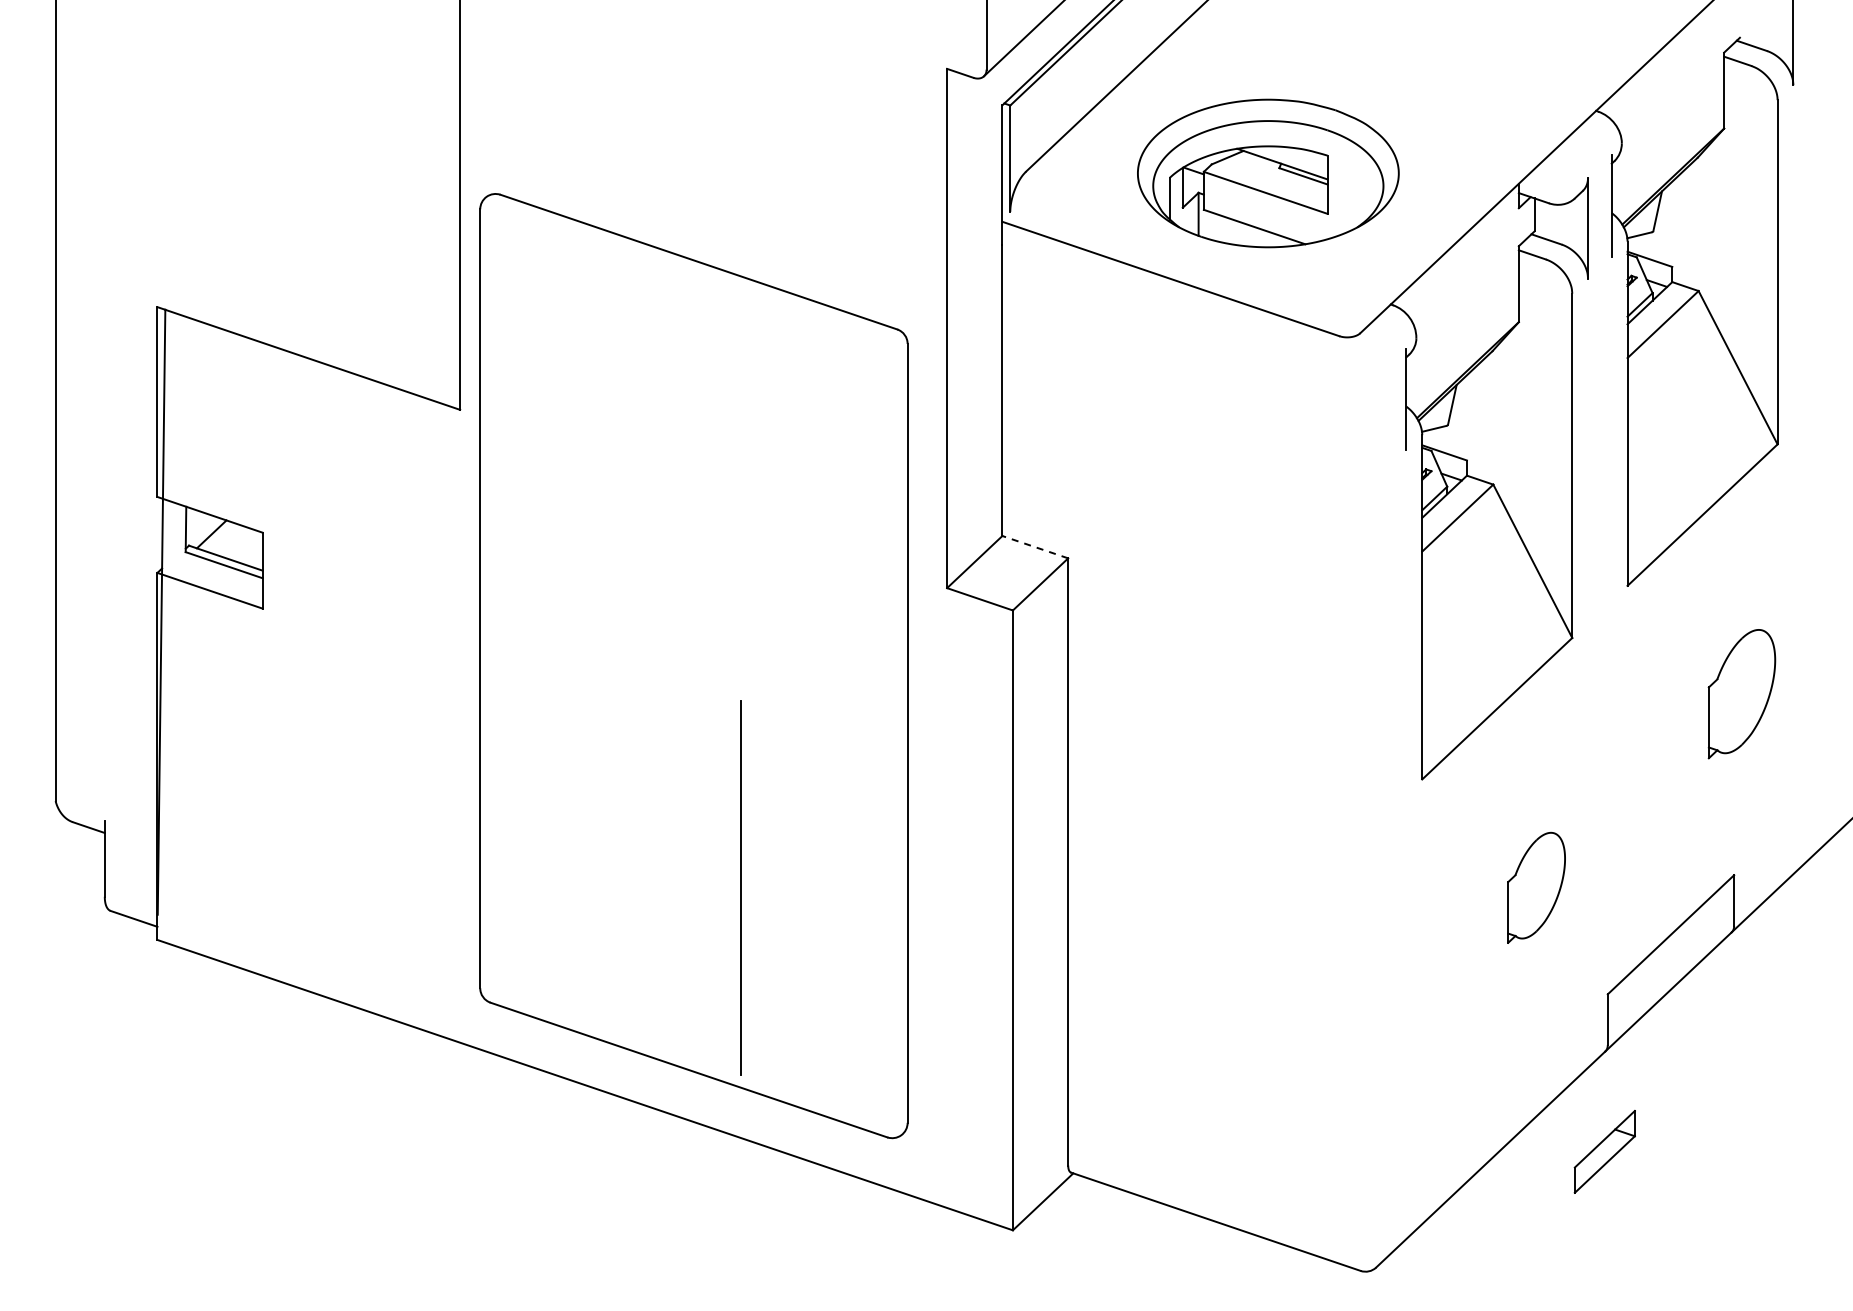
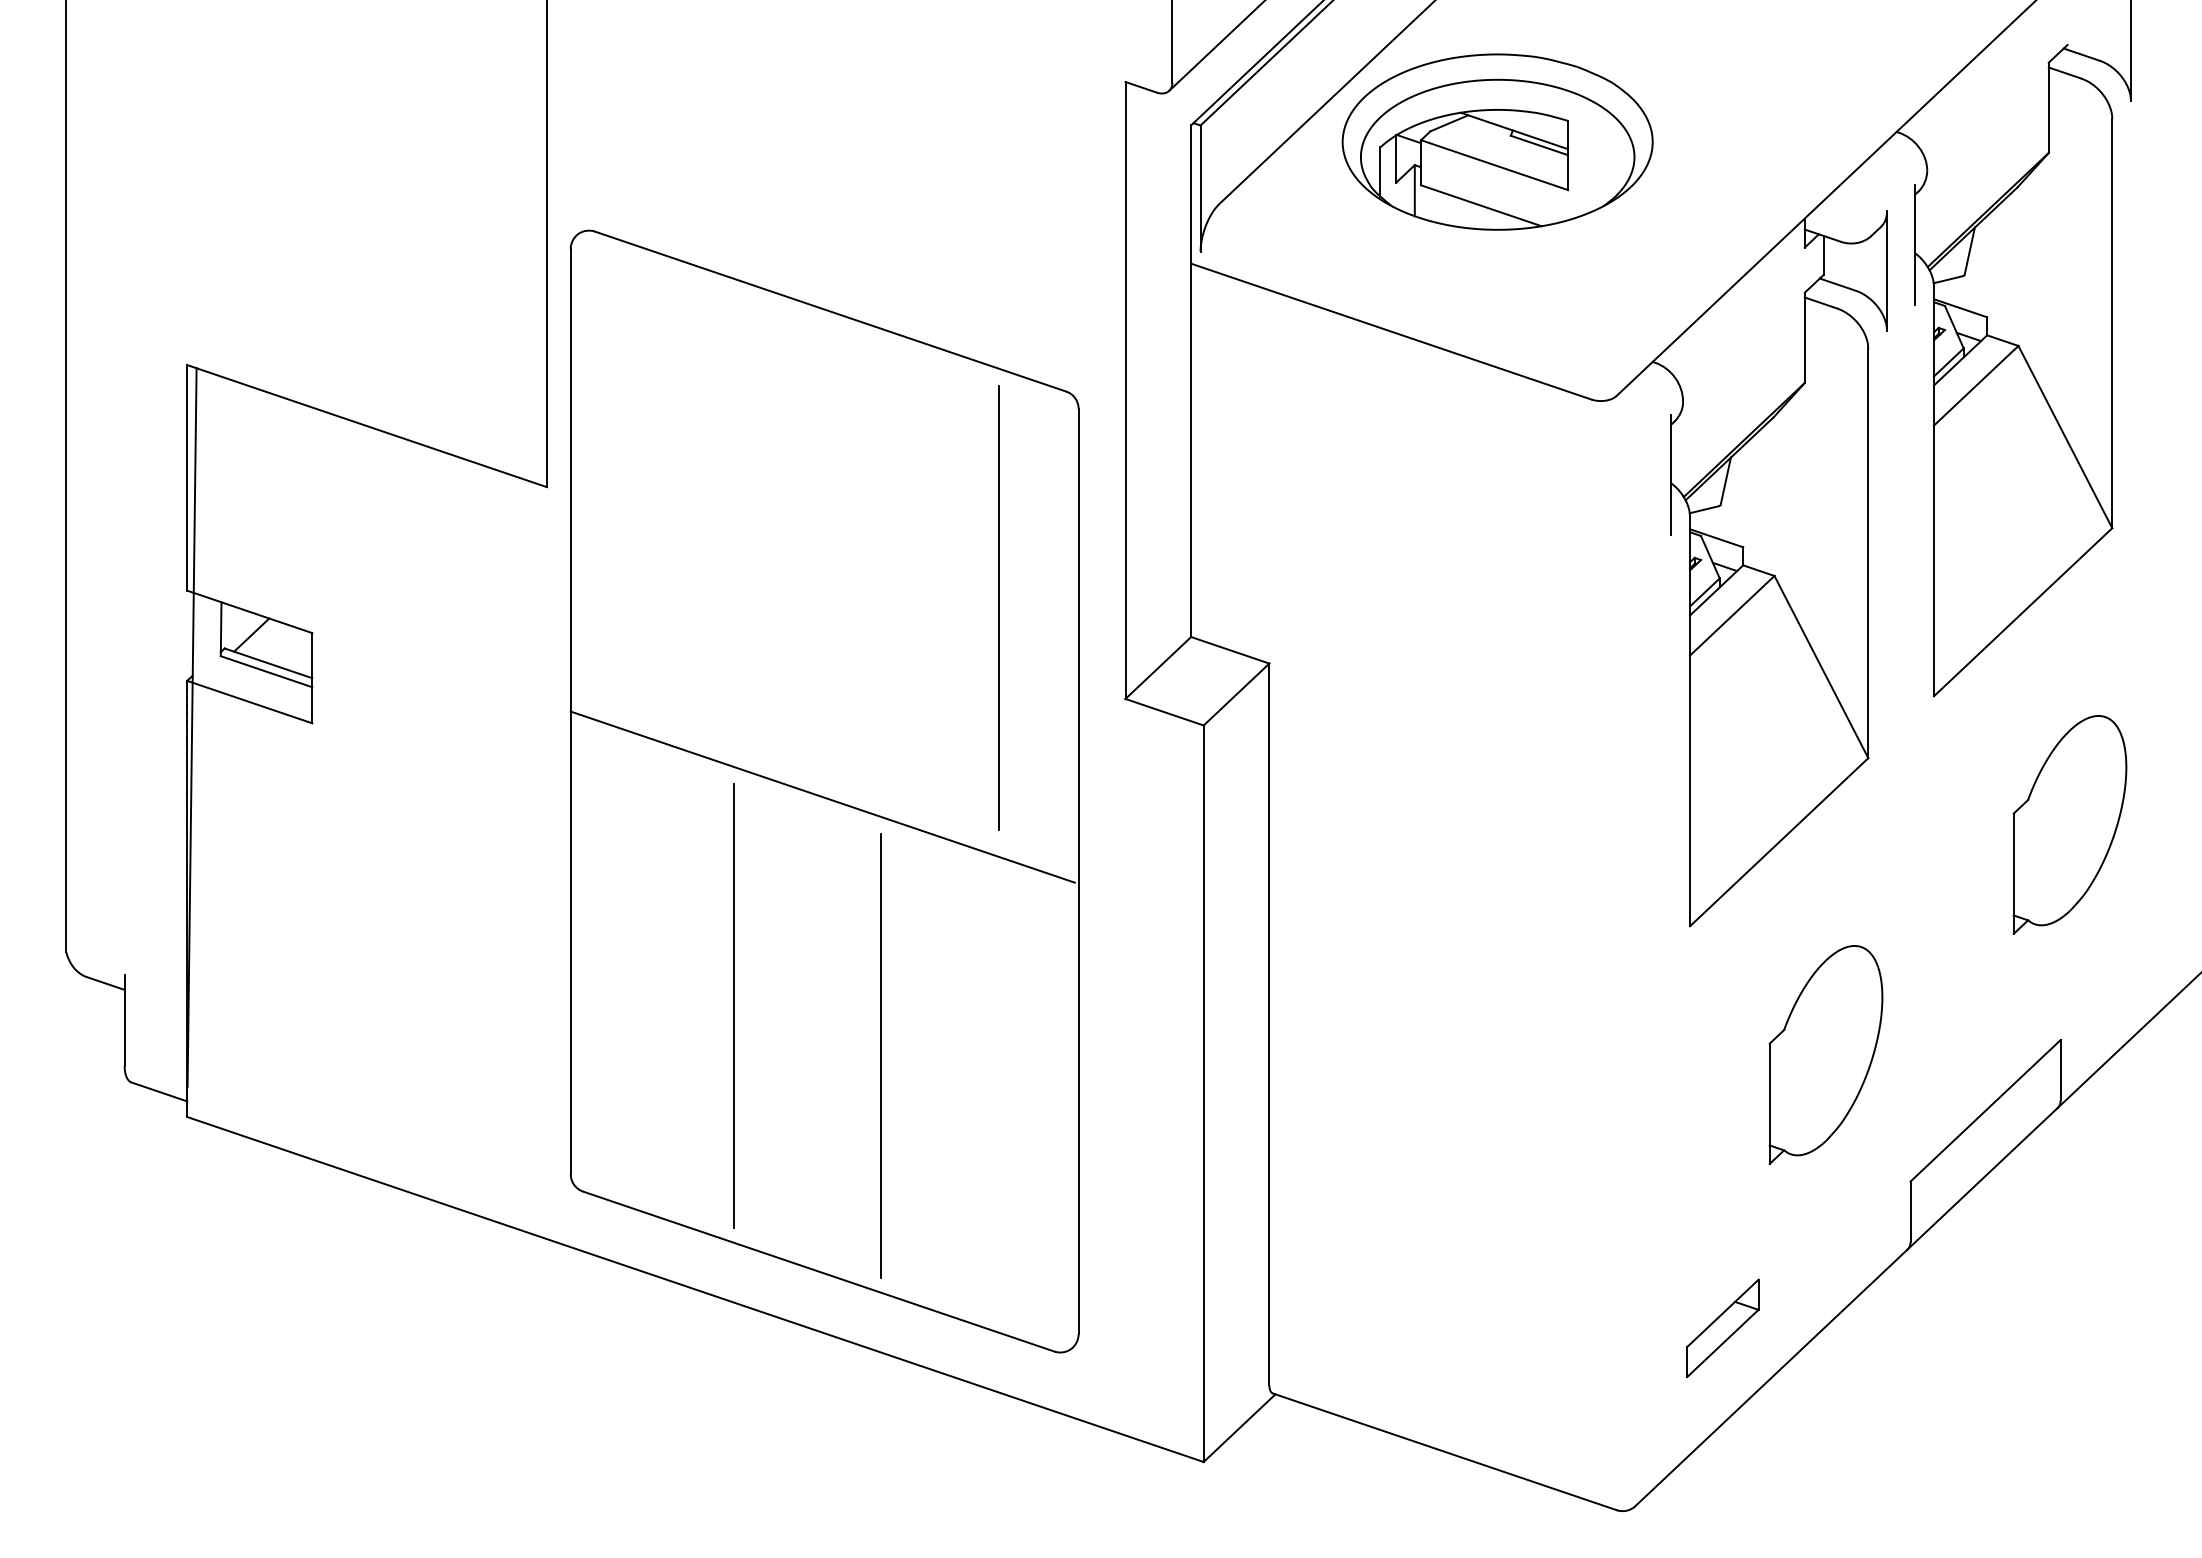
part: (1268, 173) -> (1497, 142), moved
line: (840, 511) -> (998, 607), added
line: (1035, 547) -> (1230, 650), dashed -> solid
line: (692, 670) -> (822, 796), added
part: (1741, 693) -> (2069, 824), size x1.43
line: (617, 846) -> (733, 1005), added
part: (1536, 887) -> (1825, 1054), size x1.67
part: (1604, 1151) -> (1722, 1327), moved

